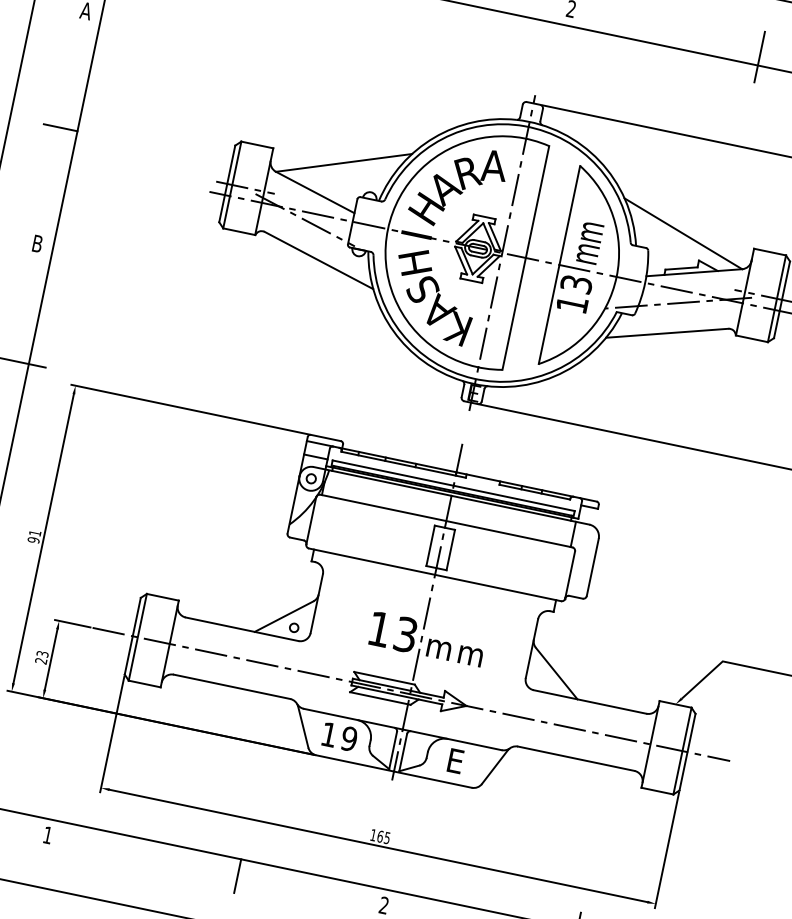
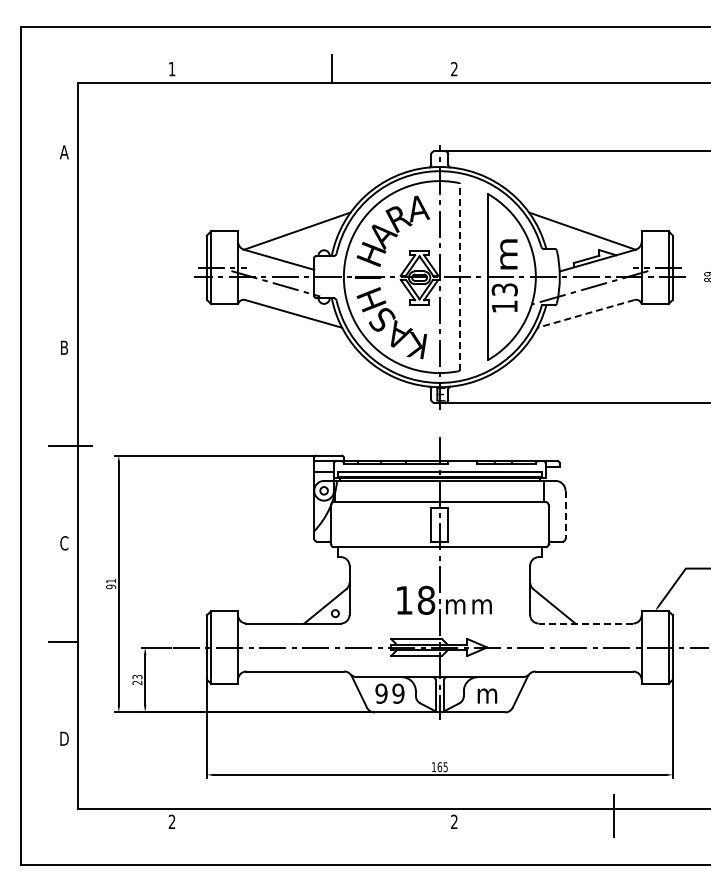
line: (760, 56) -> (614, 75), removed
line: (60, 127) -> (63, 250), removed
text: (589, 243) -> (508, 254), mm -> m
line: (525, 258) -> (459, 277), solid -> dashed
line: (666, 333) -> (585, 314), solid -> dashed
line: (592, 567) -> (565, 514), solid -> dashed
text: (406, 633) -> (426, 599), 13 -> 18
line: (589, 701) -> (585, 623), solid -> dashed
text: (329, 734) -> (381, 693), 1 -> 9
text: (455, 760) -> (487, 693), E -> m
text: (47, 834) -> (171, 821), 1 -> 2
line: (237, 875) -> (331, 822), removed

